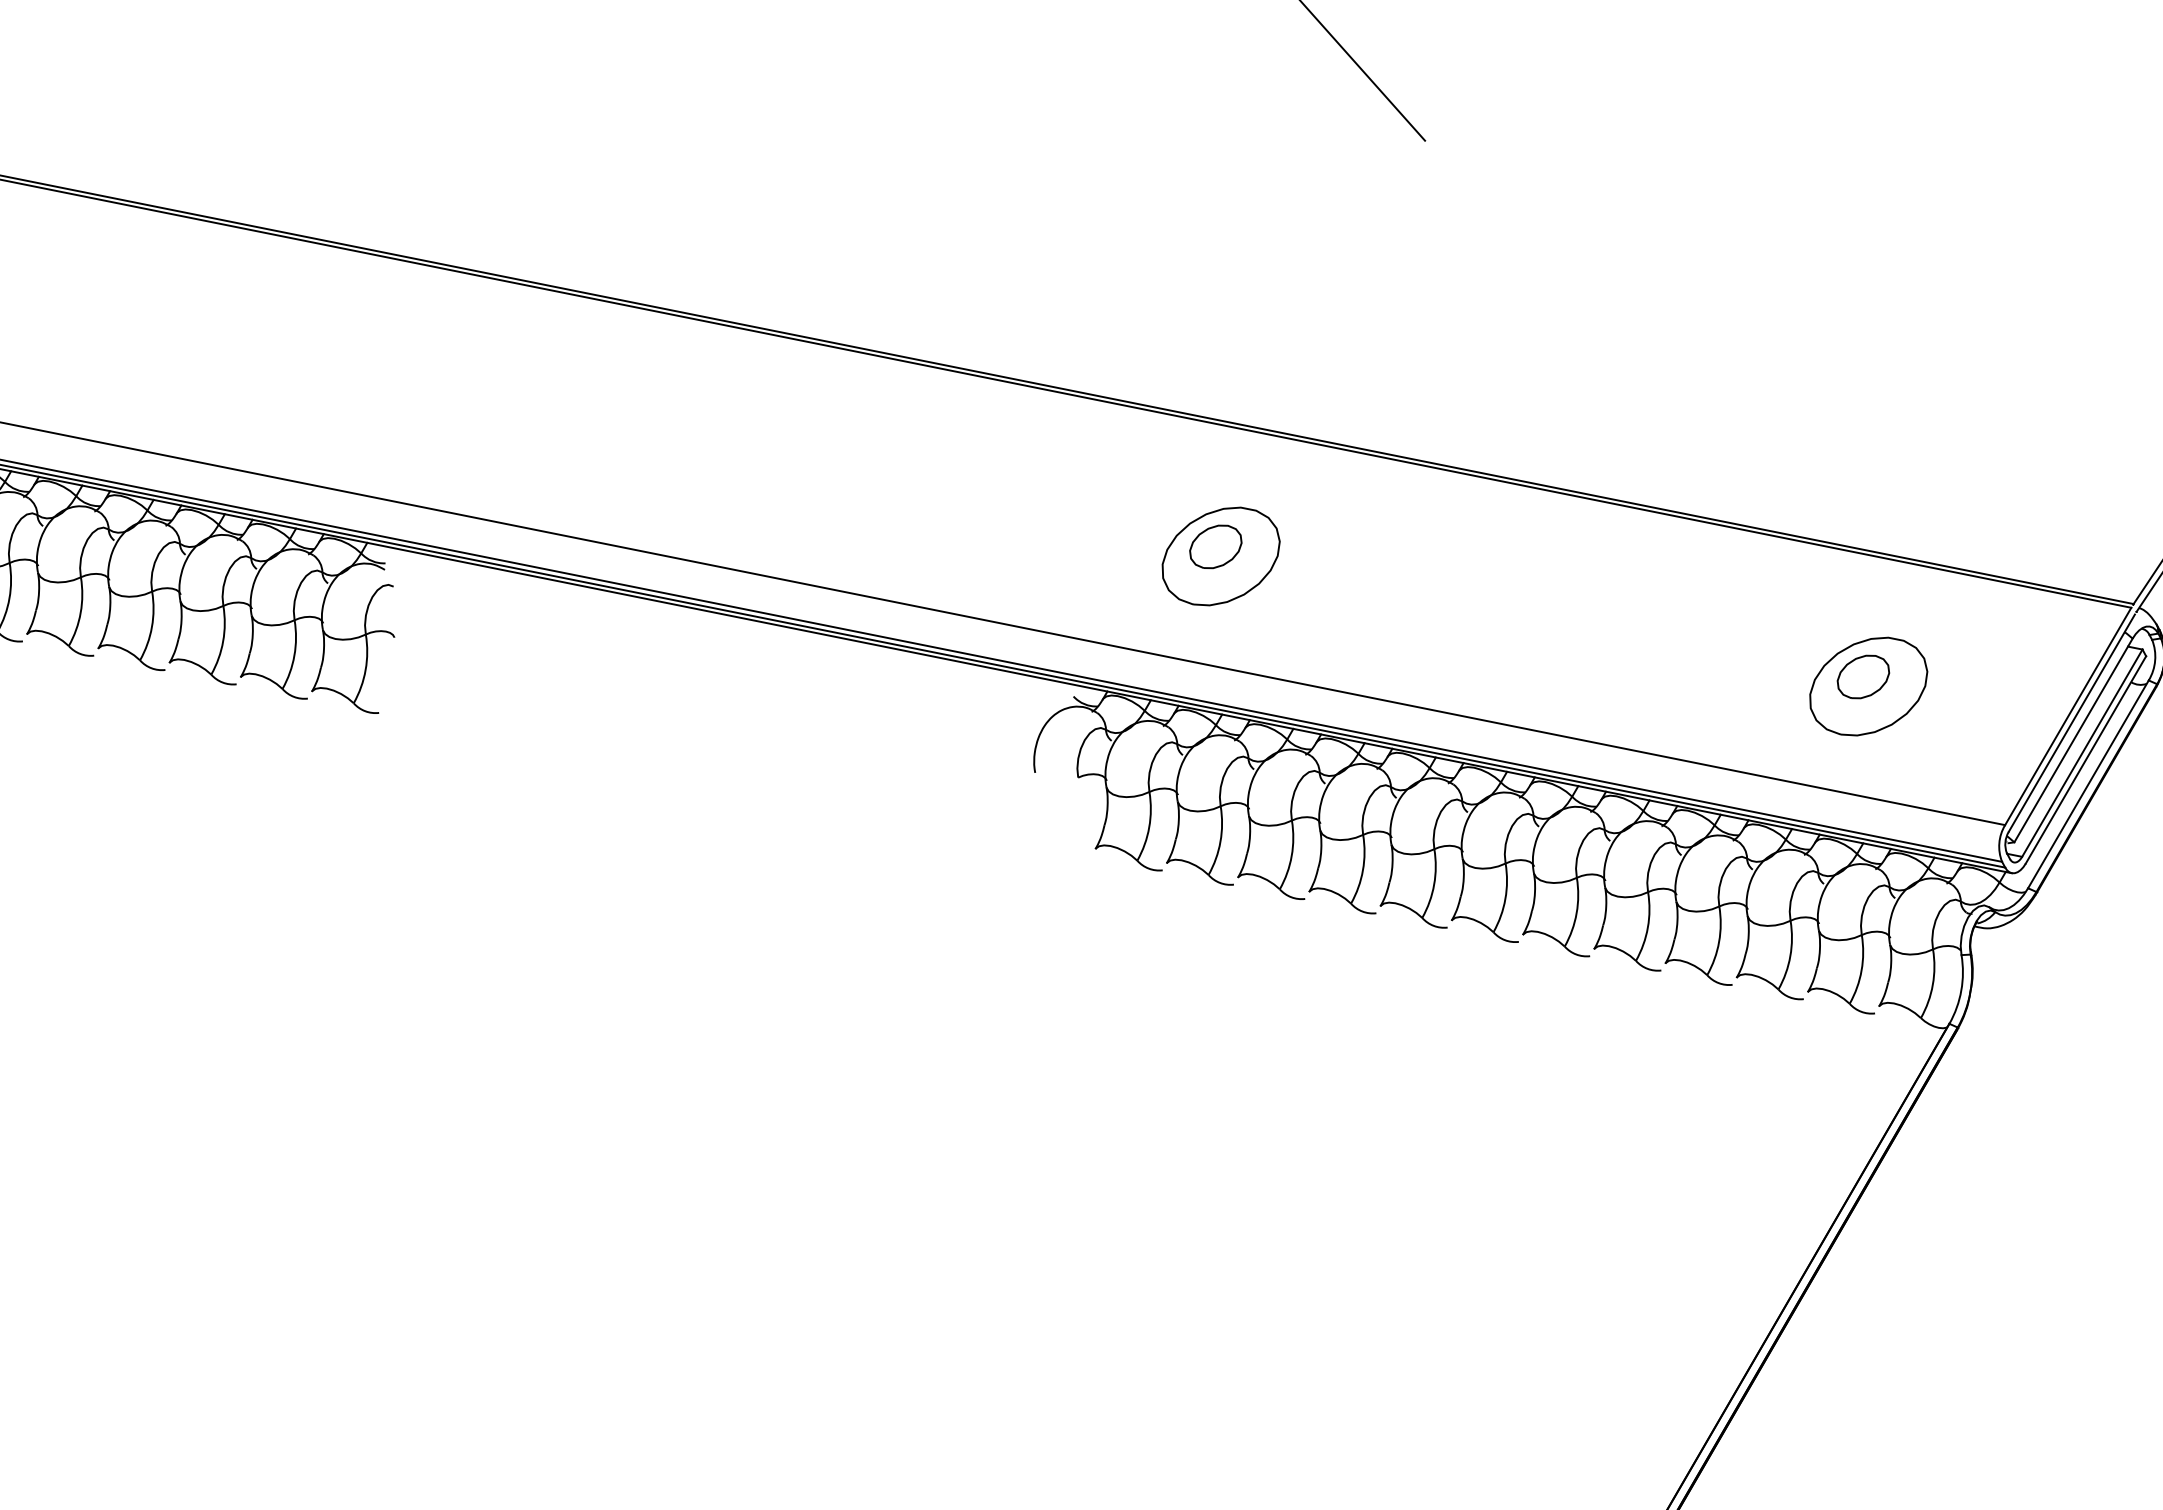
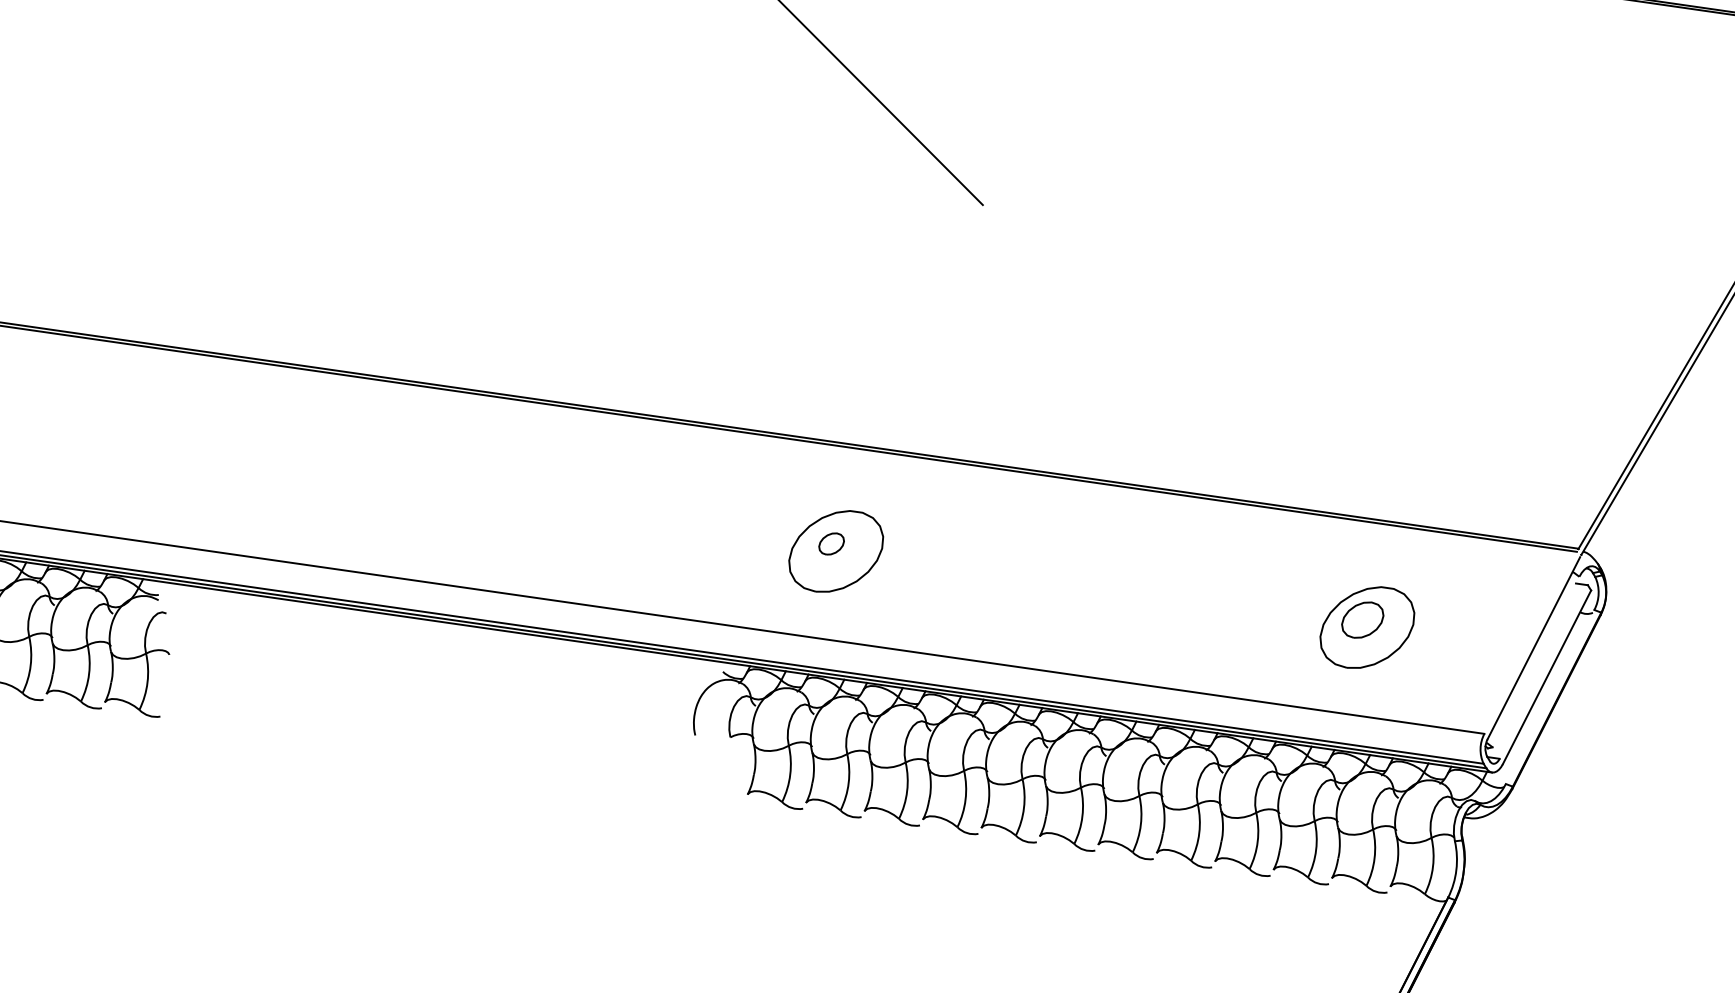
part: (1215, 546) -> (831, 543), size x0.6
line: (2068, 716) -> (1530, 642), removed
line: (2073, 740) -> (1536, 662), removed
line: (2082, 752) -> (1543, 671), removed
line: (2088, 784) -> (1550, 697), removed

